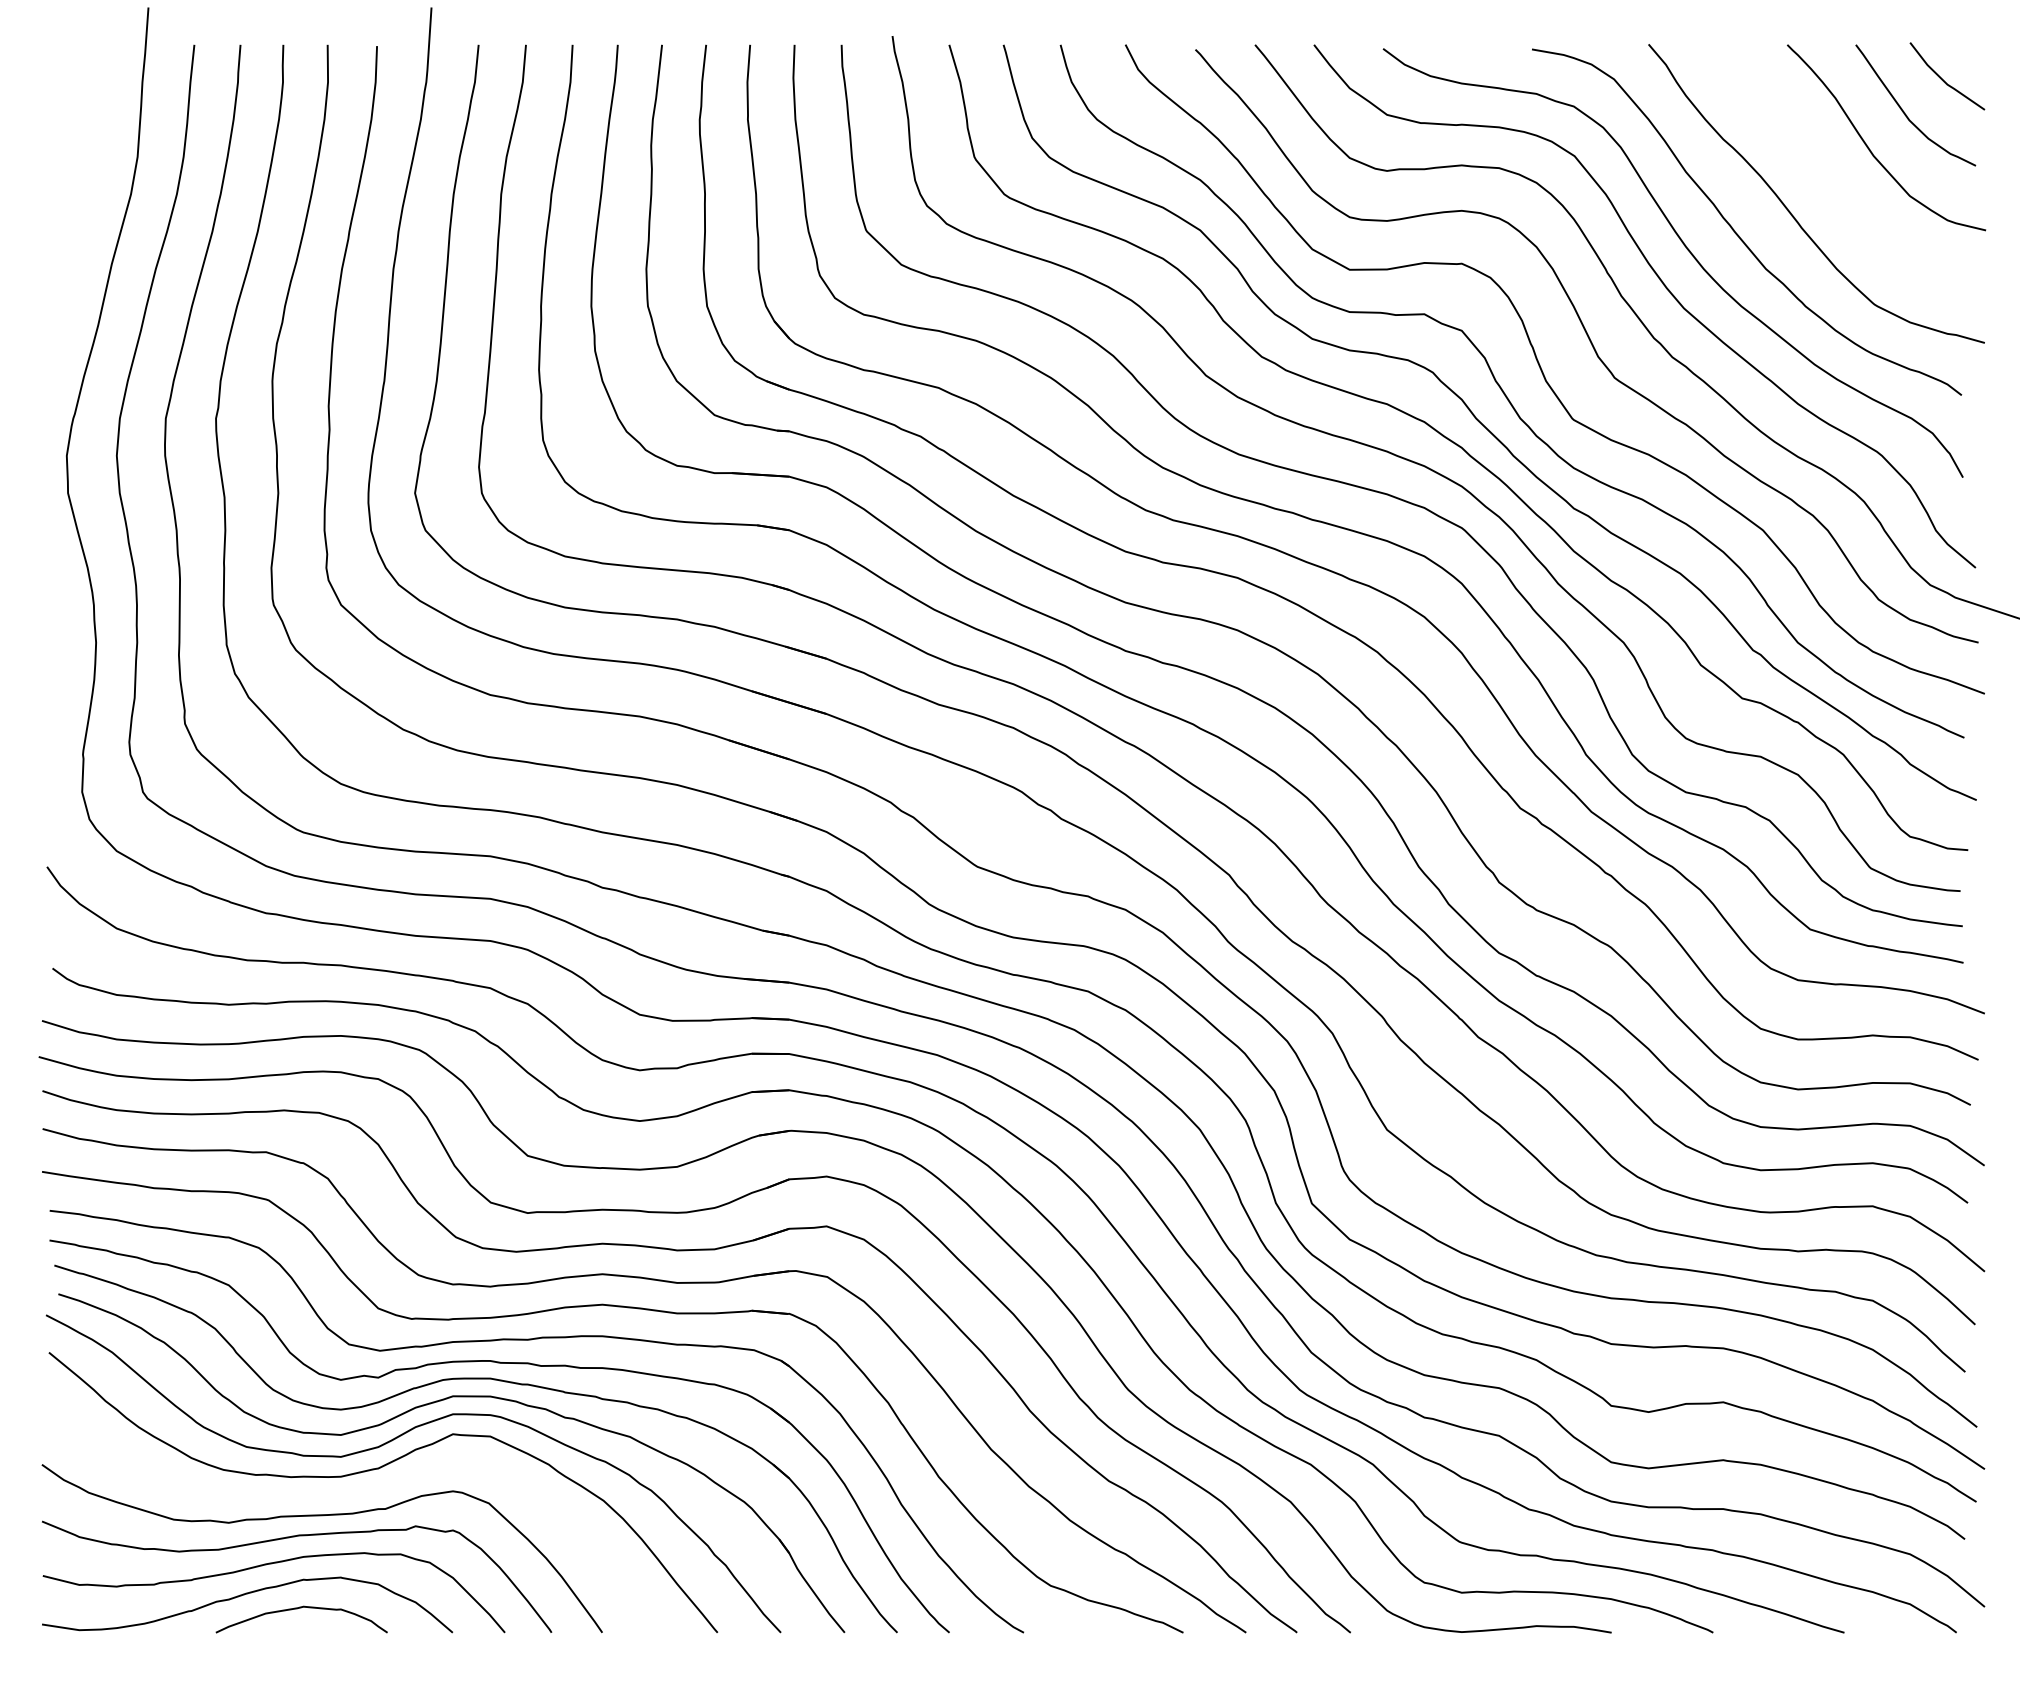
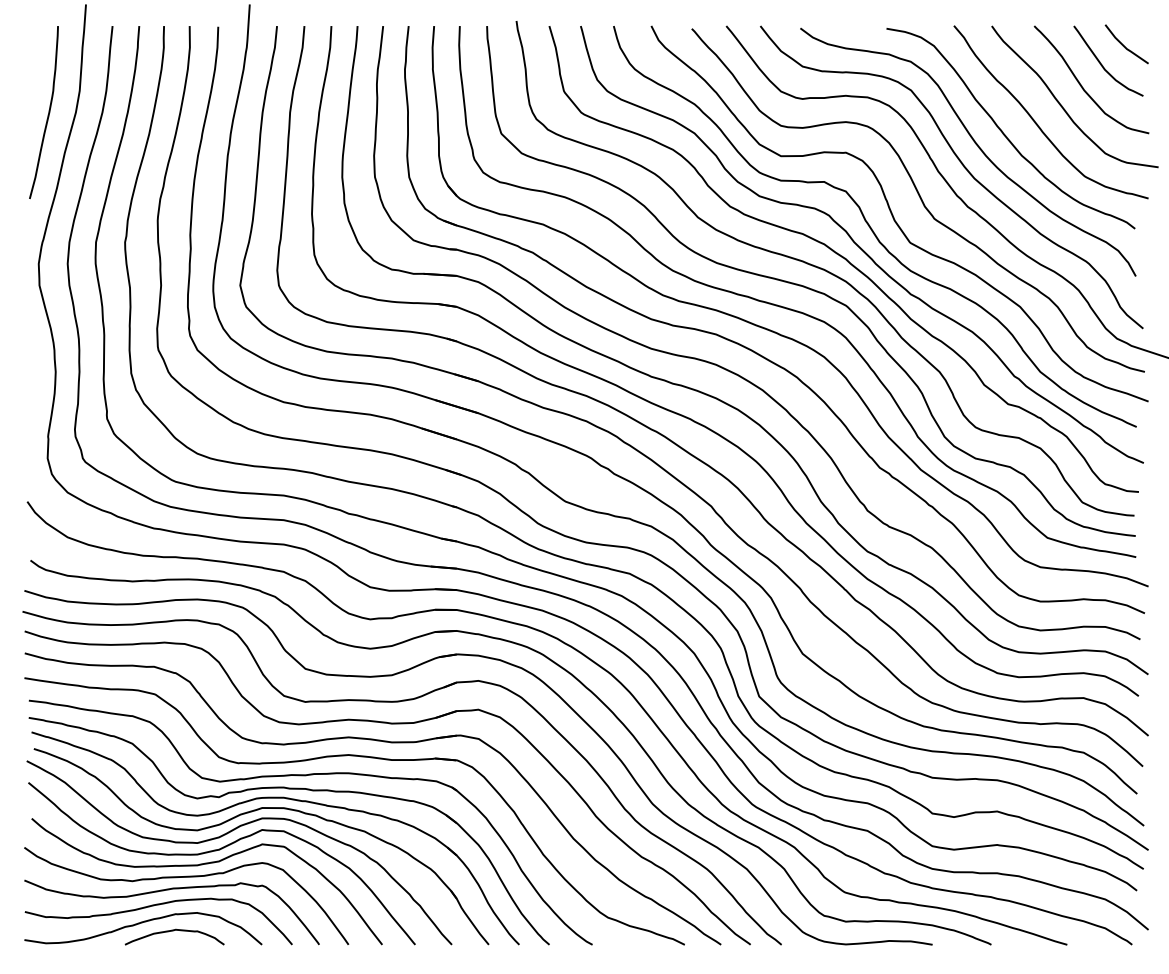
curve: (1836, 182) -> (1062, 105), added
curve: (83, 194) -> (48, 112), added
curve: (349, 1495) -> (202, 865), added

